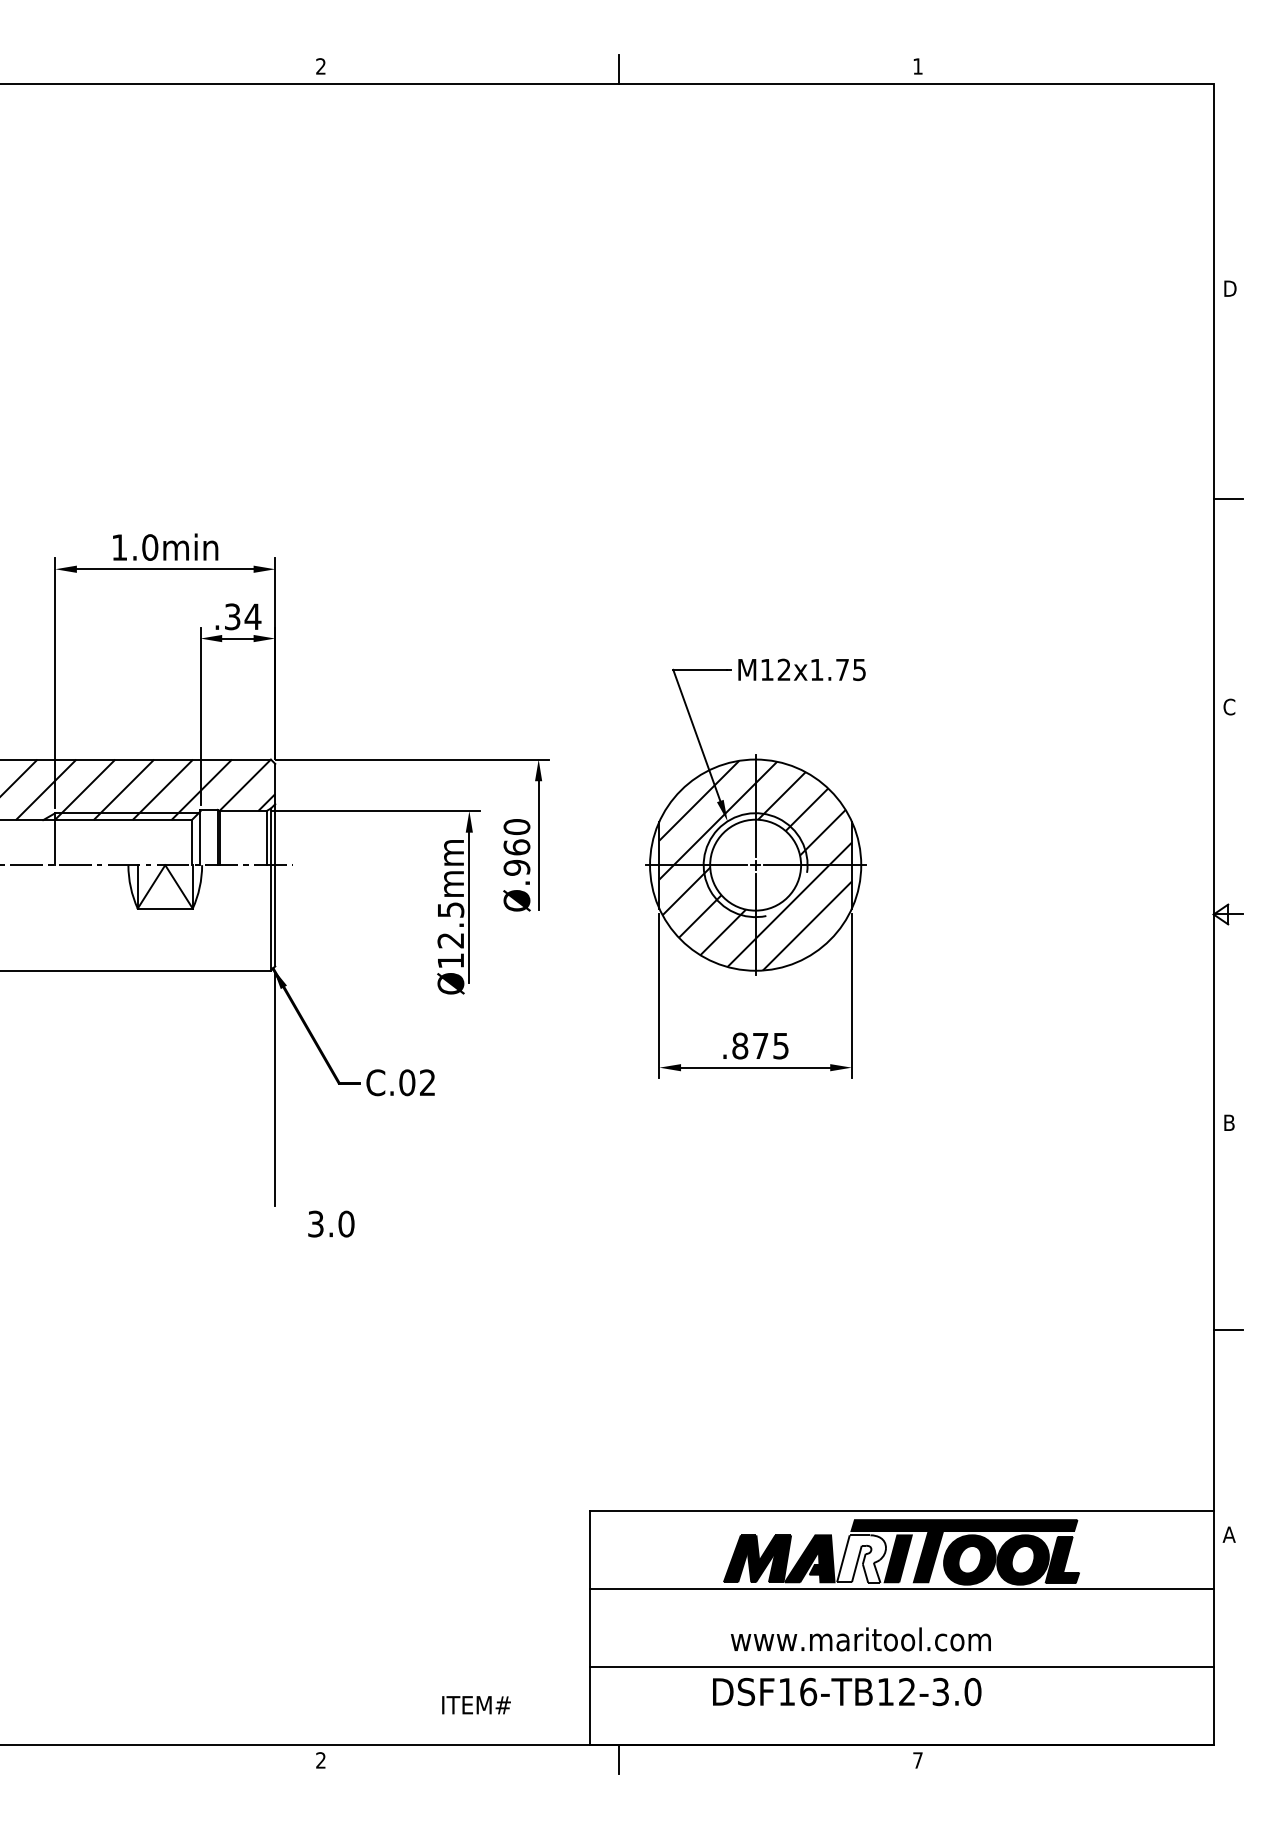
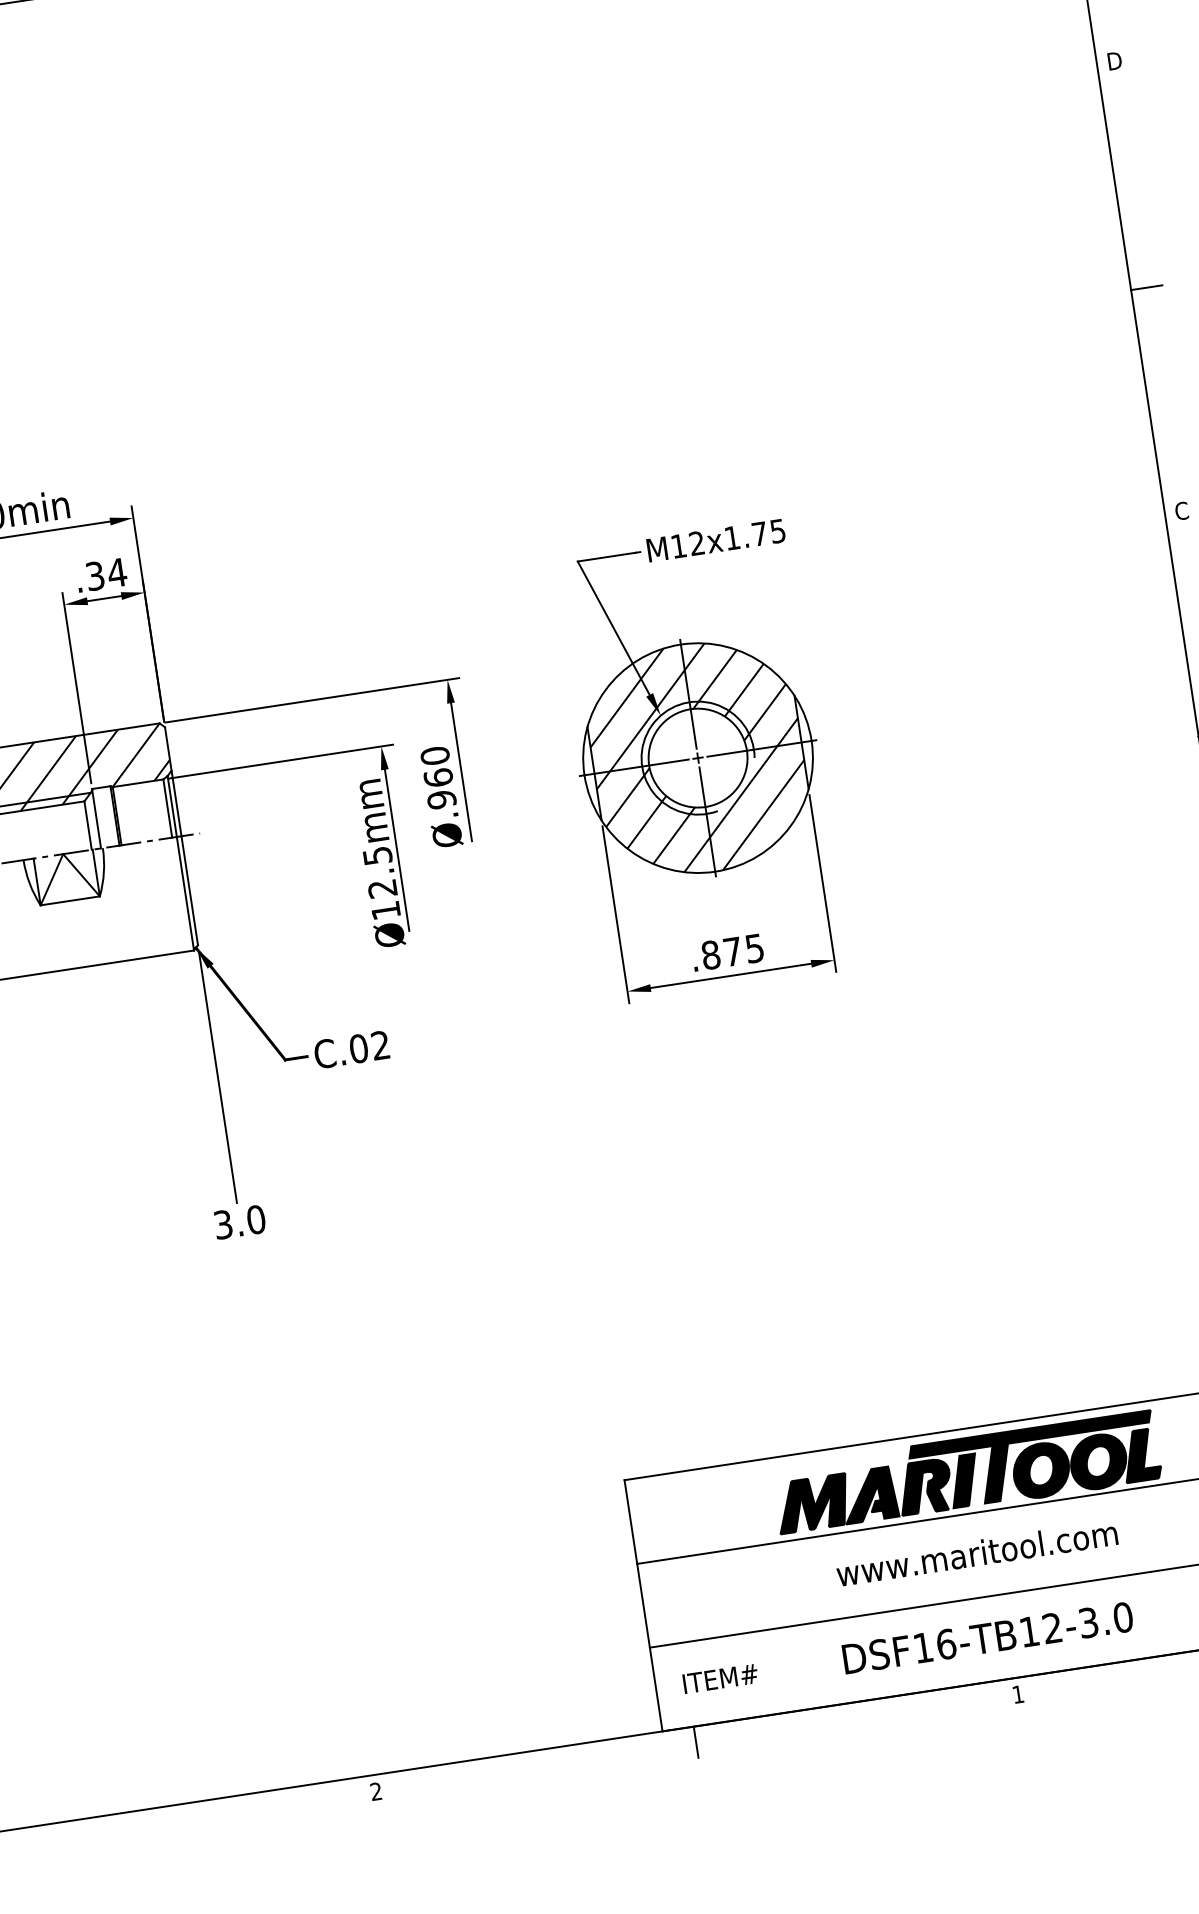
text: (331, 1223) -> (240, 1221), moved
fill: (861, 1558) -> (924, 1486), added
text: (860, 1639) -> (976, 1553), moved
text: (847, 1691) -> (988, 1637), moved
text: (476, 1705) -> (720, 1679), moved
text: (917, 1760) -> (1017, 1694), 7 -> 1

